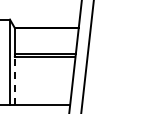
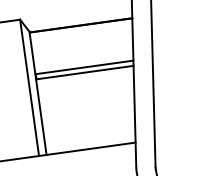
line: (14, 79) -> (40, 114), dashed -> solid

